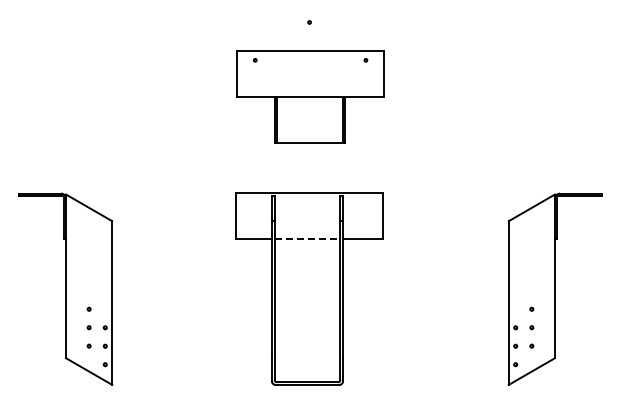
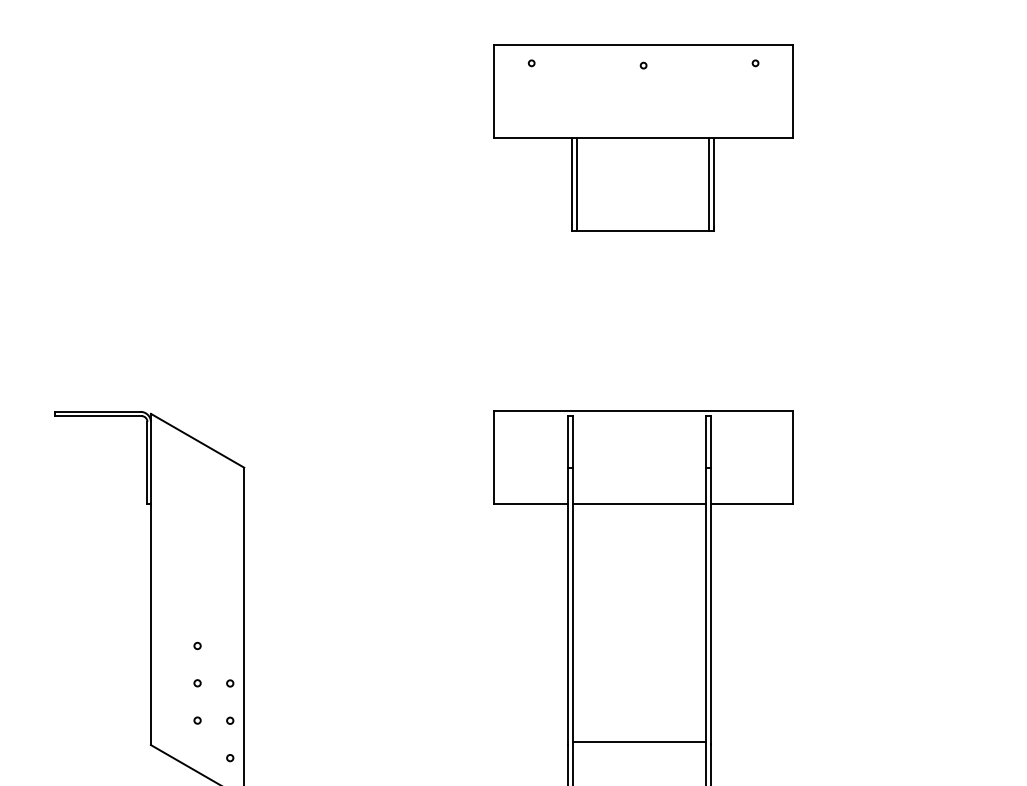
part: (310, 96) -> (643, 136), moved
line: (307, 239) -> (639, 504), dashed -> solid
line: (307, 356) -> (639, 741), added

